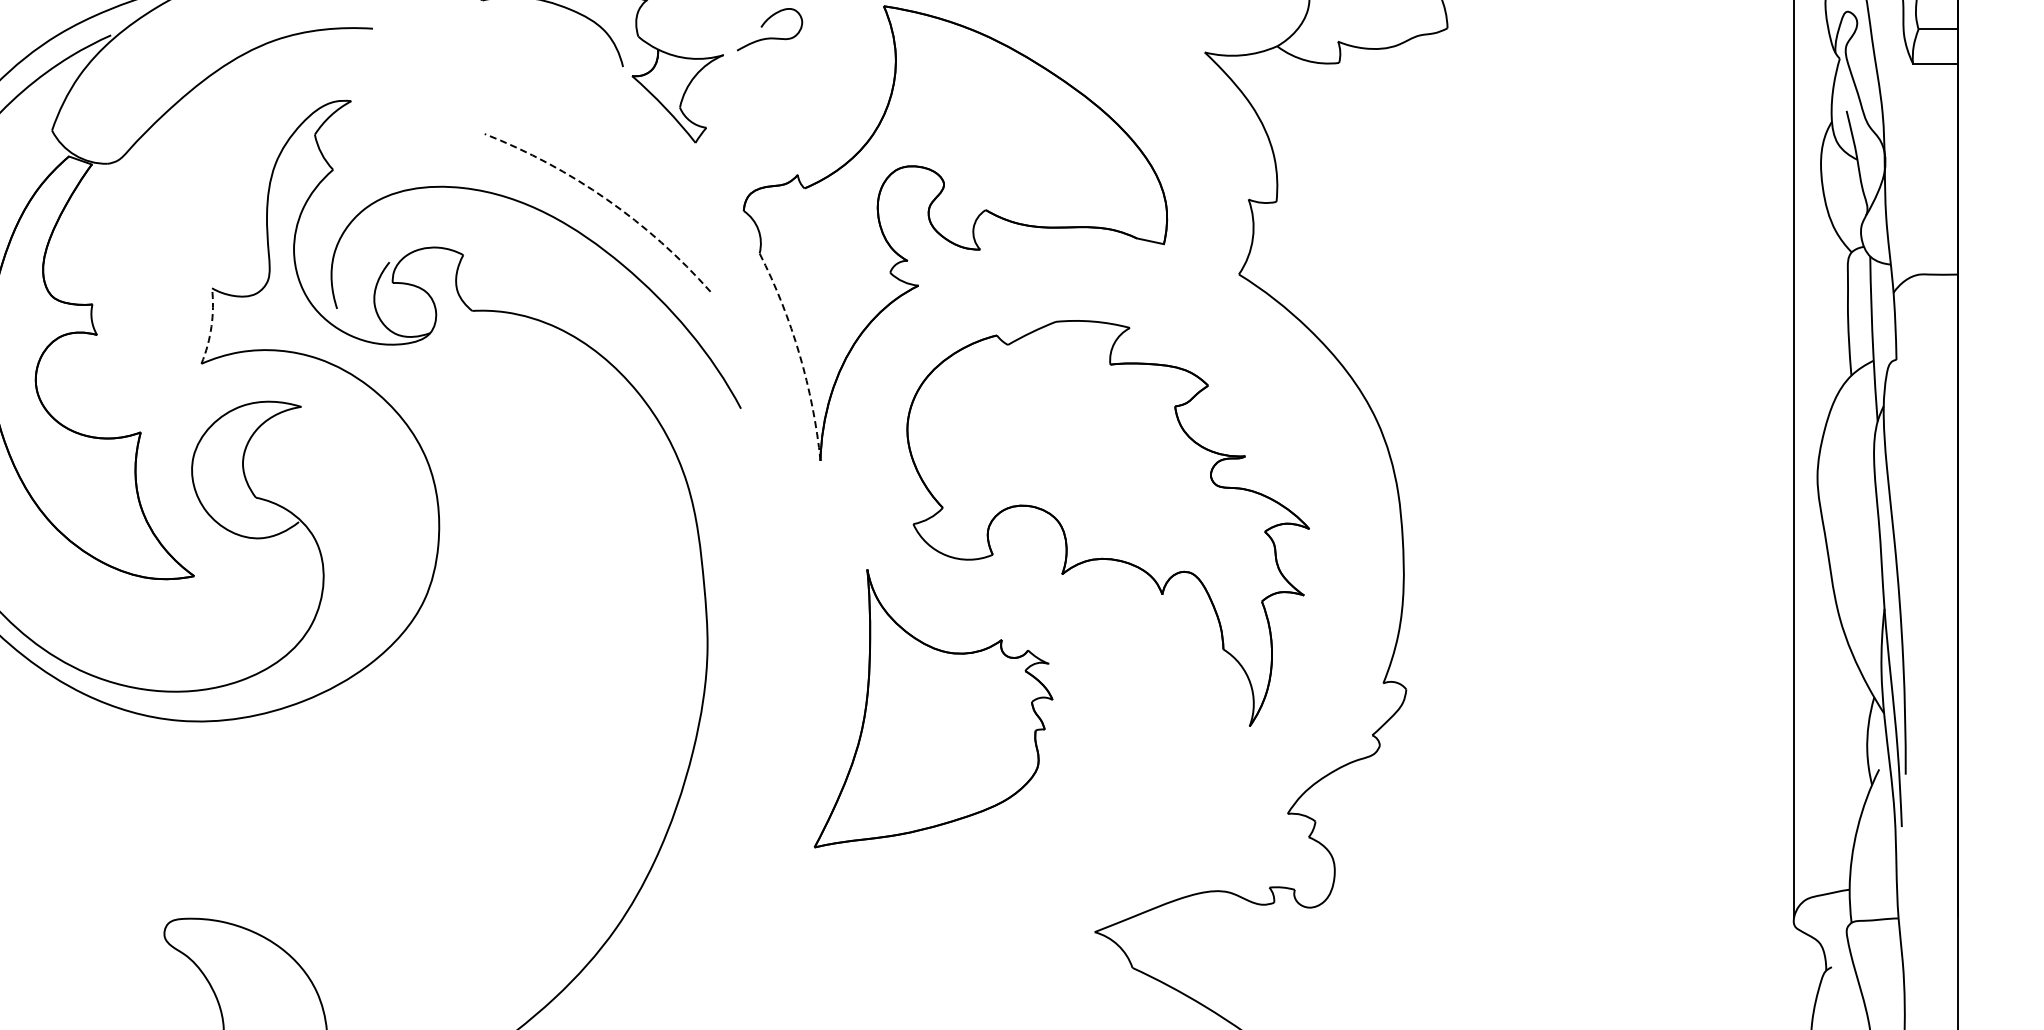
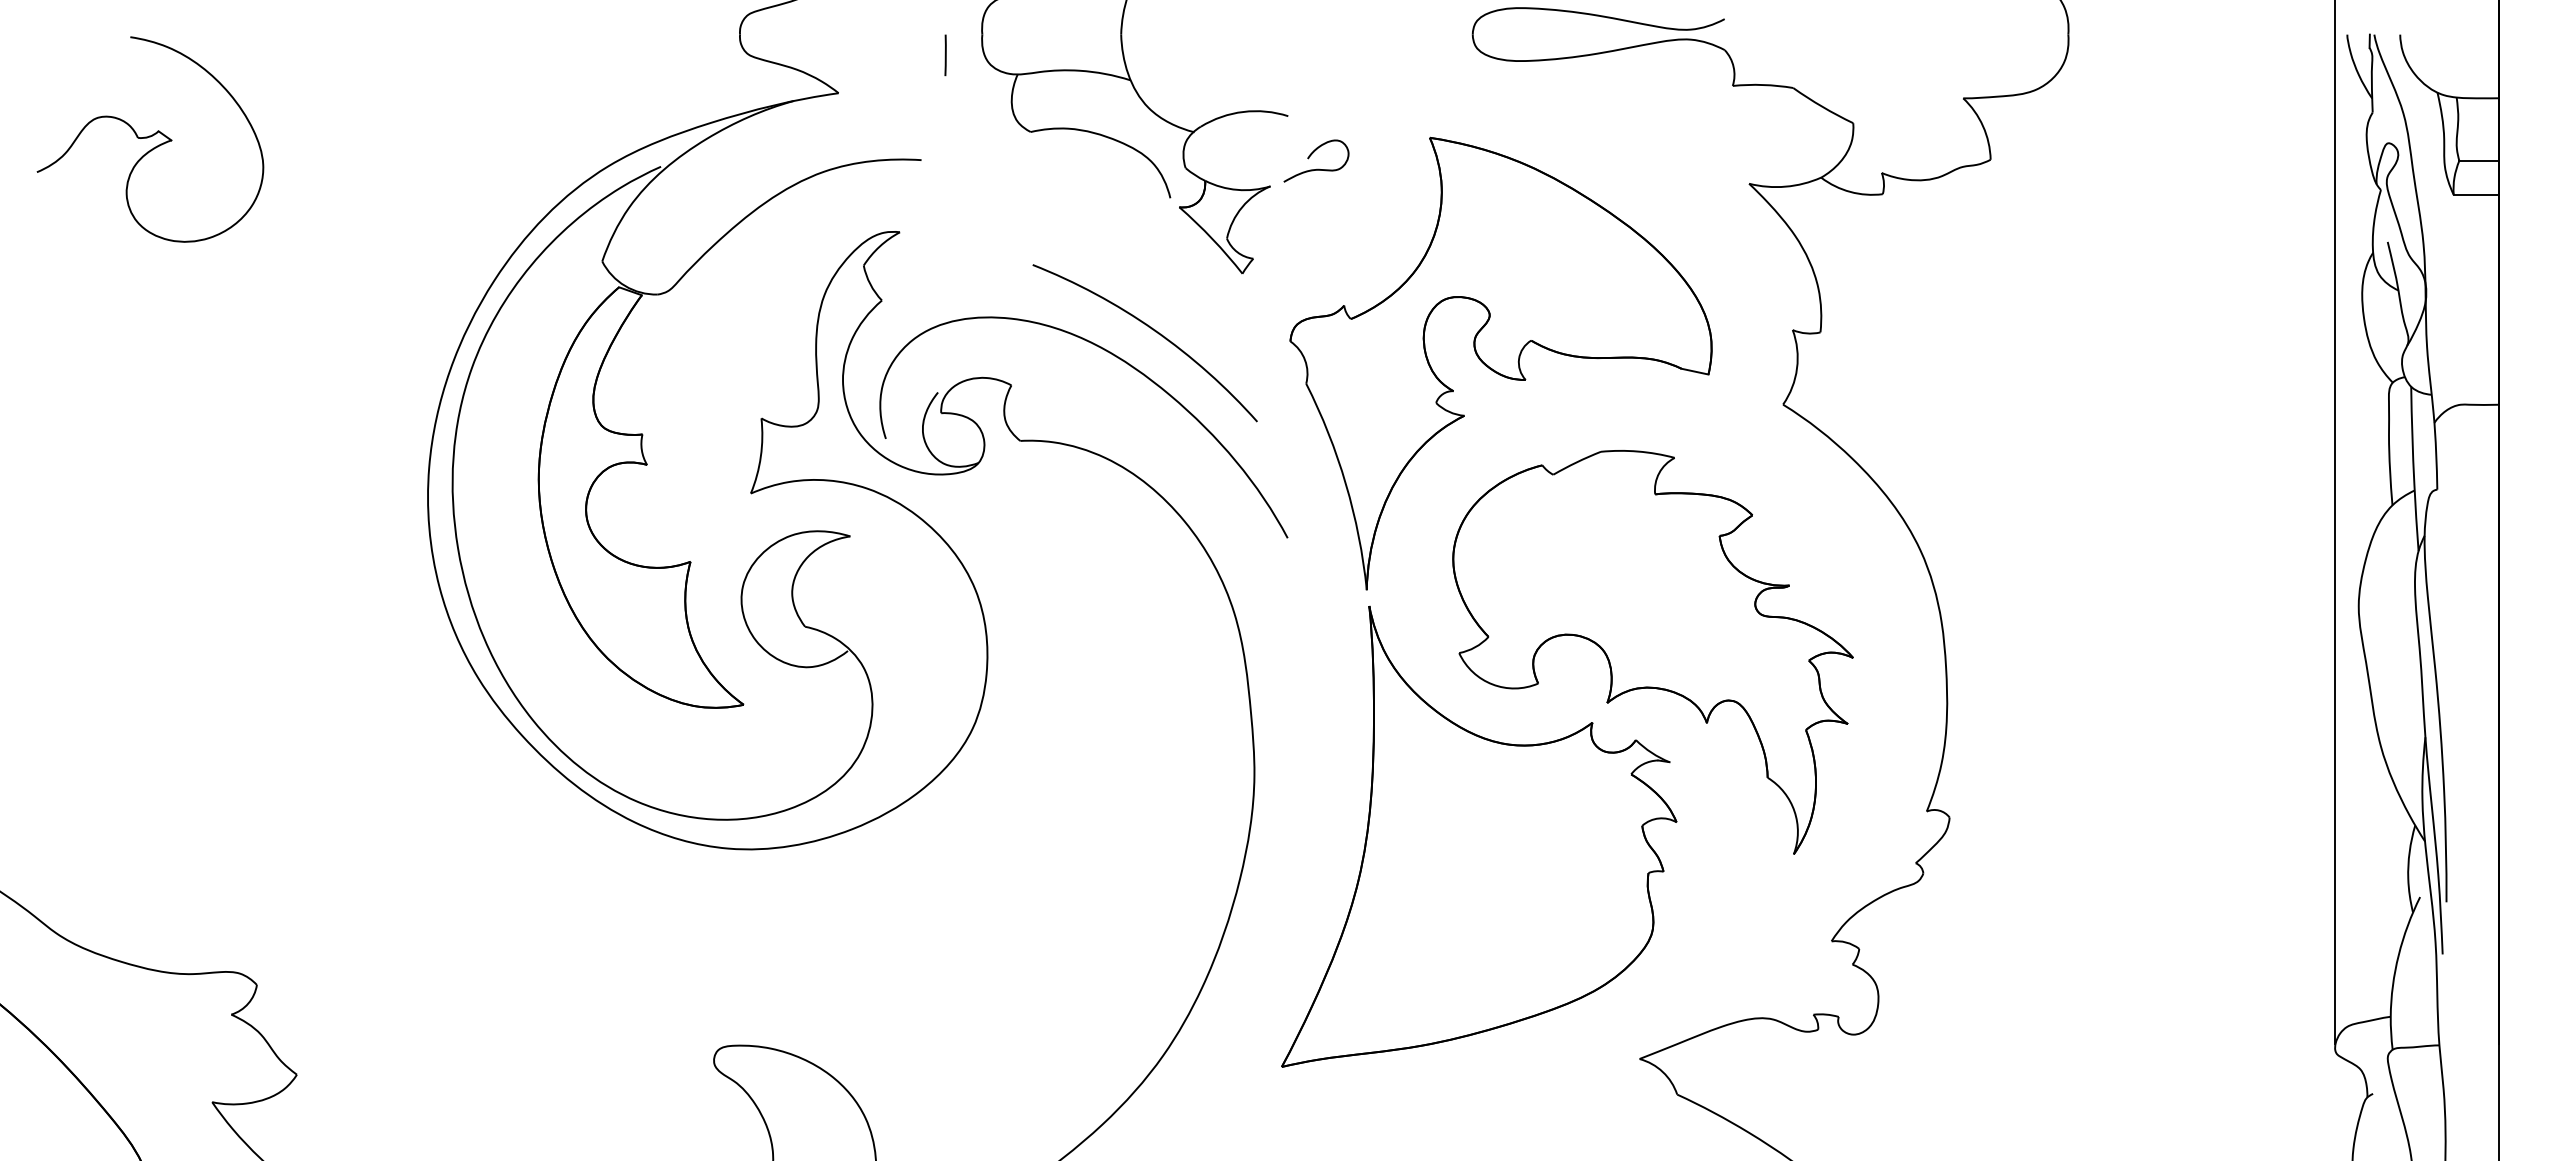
arc: (607, 199) -> (1154, 330), dashed -> solid
arc: (211, 326) -> (760, 456), dashed -> solid
arc: (799, 354) -> (1345, 484), dashed -> solid
part: (933, 708) -> (1479, 836), size x1.67

